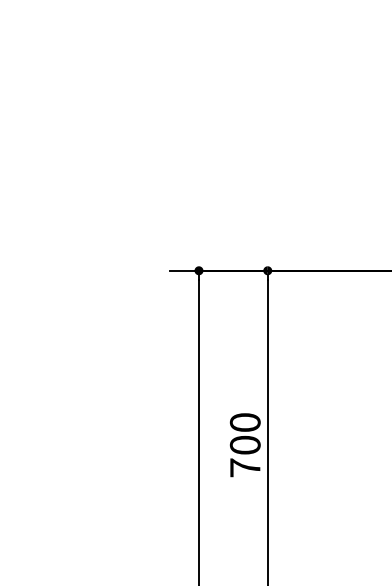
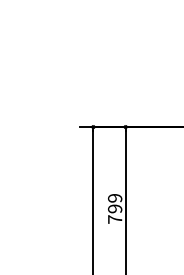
text: (246, 433) -> (115, 203), 700 -> 799

